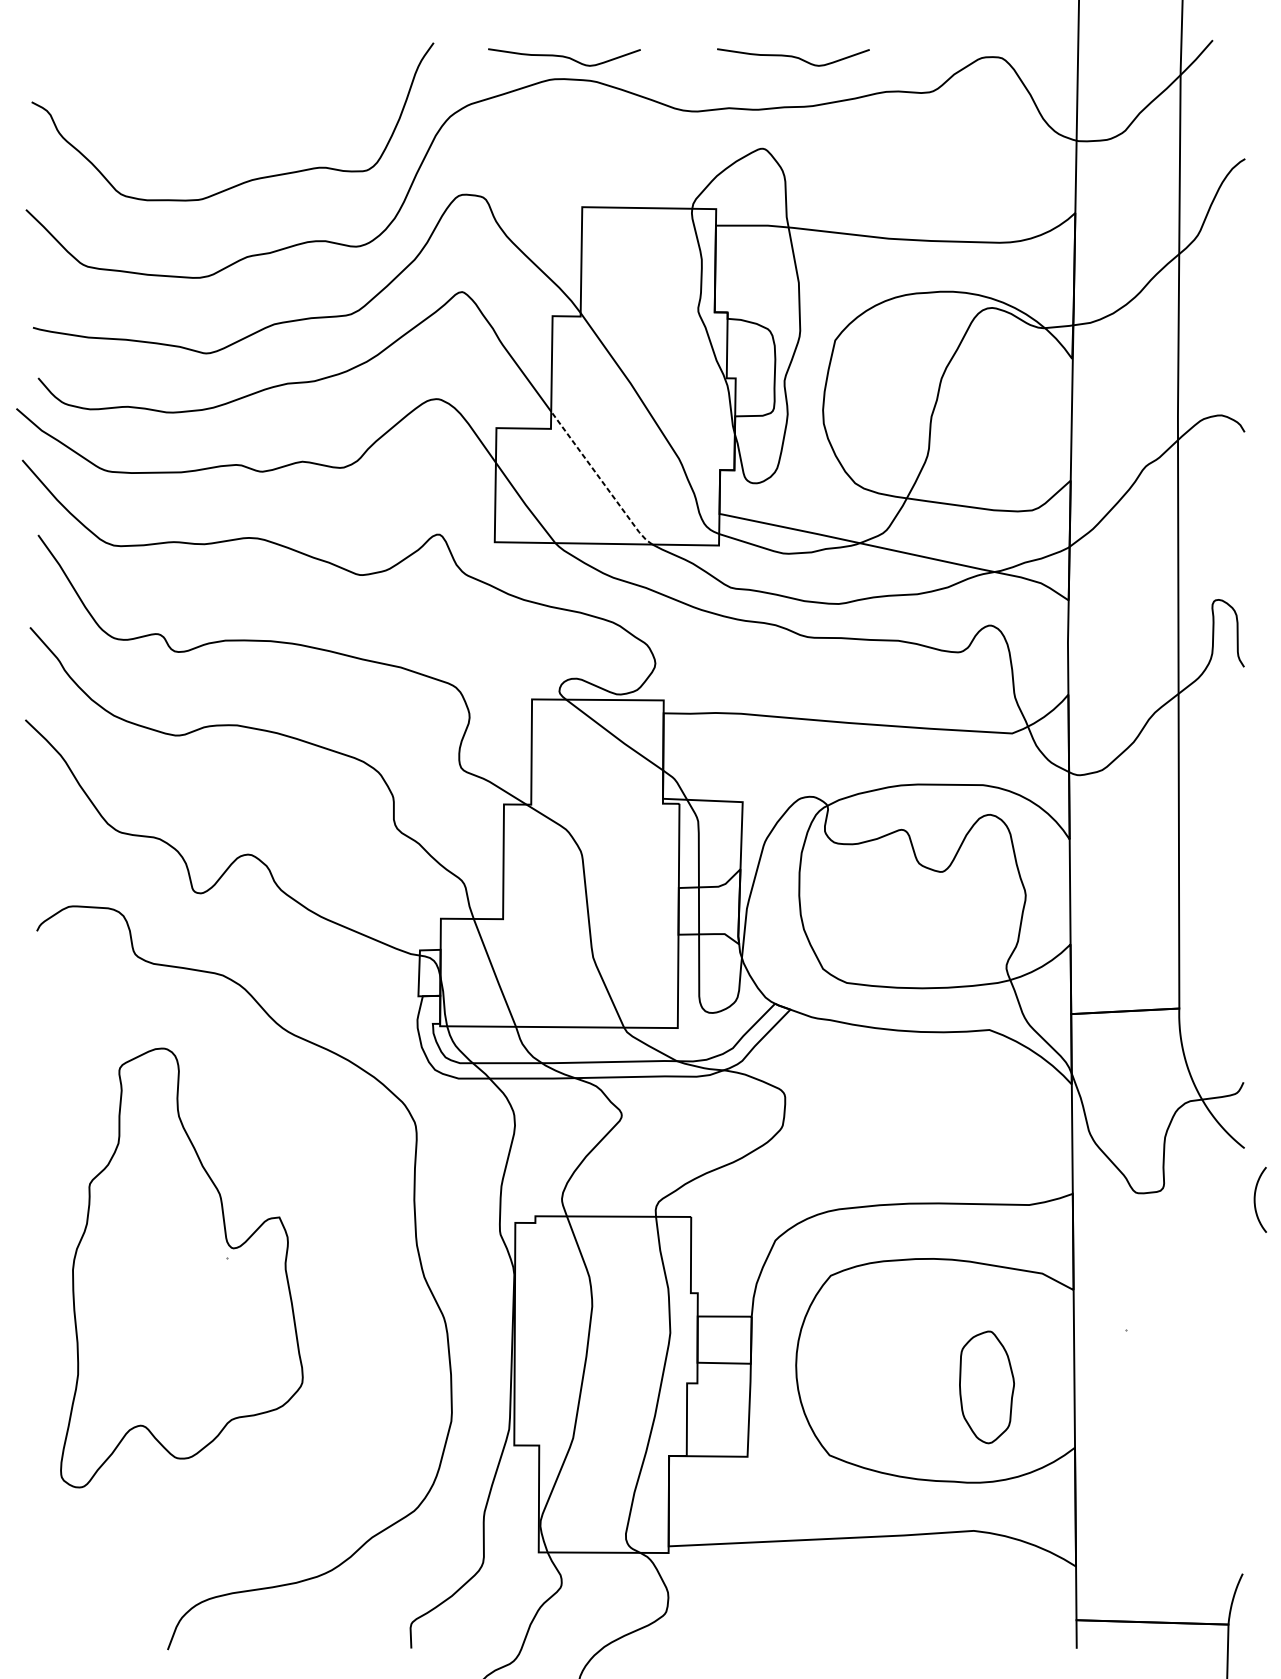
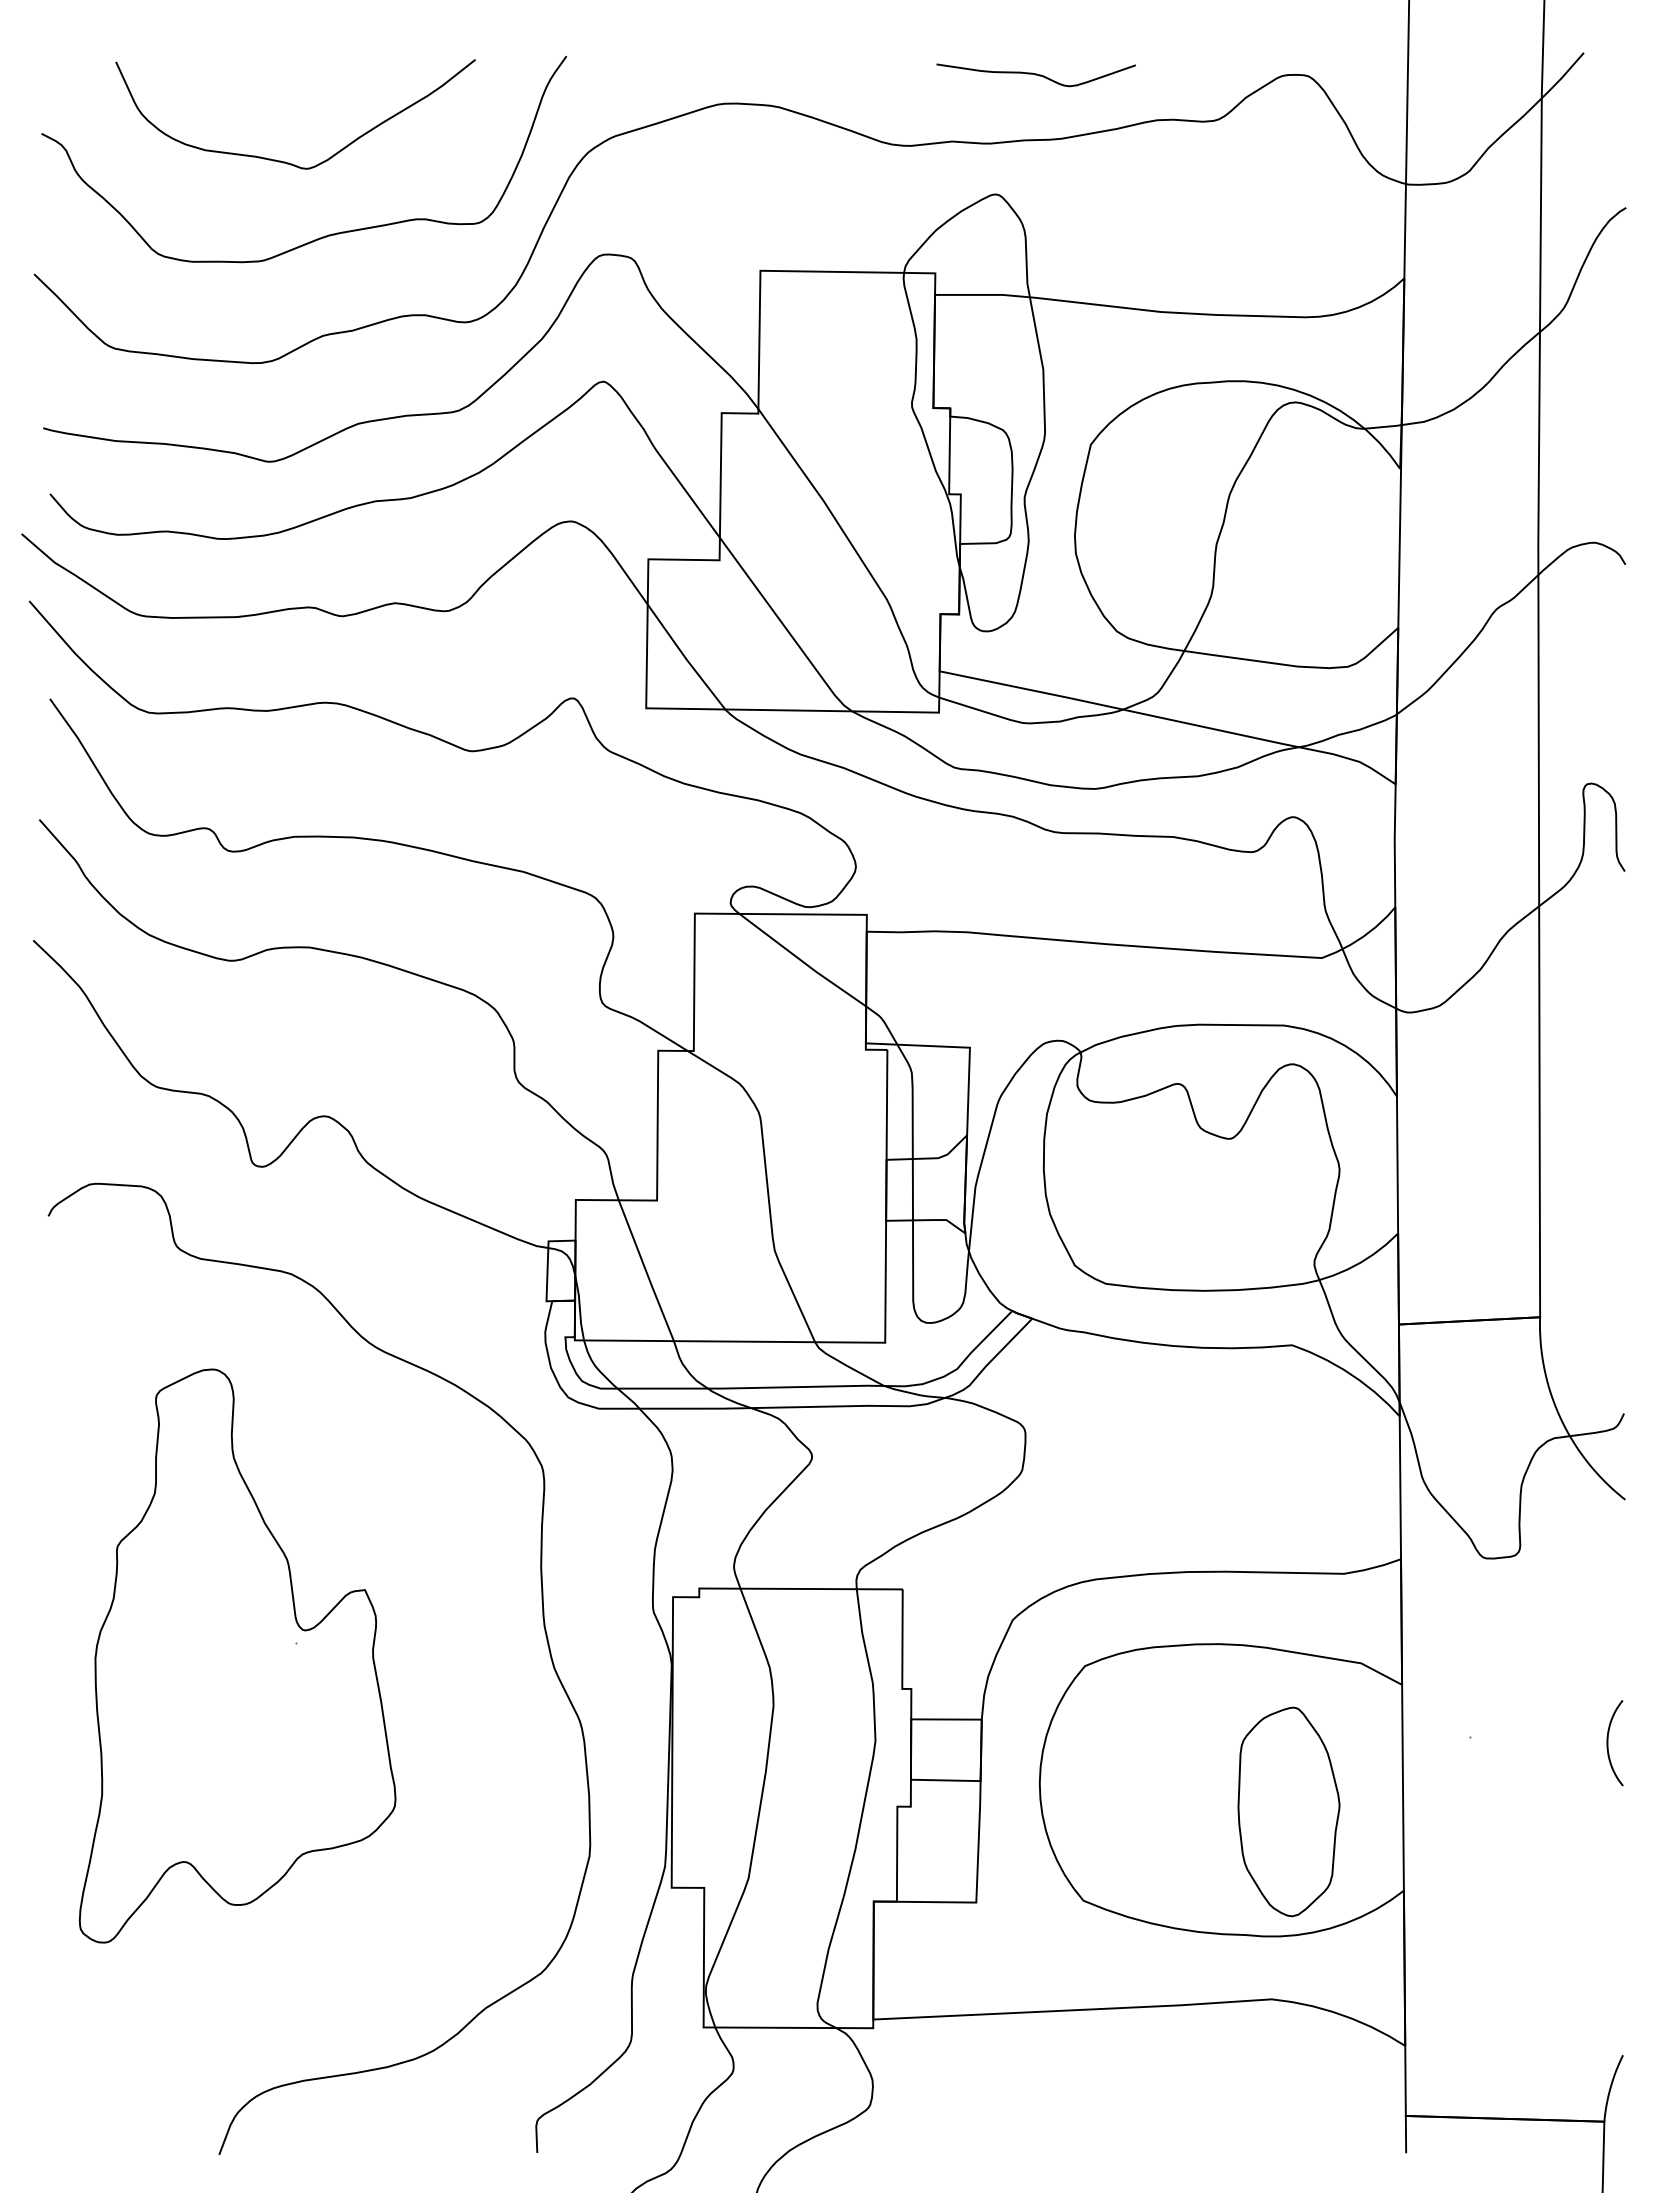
curve: (563, 57) -> (736, 75), removed
curve: (218, 123) -> (285, 161), added
line: (601, 480) -> (785, 627), dashed -> solid
curve: (1255, 1200) -> (1608, 1743), moved
part: (986, 1387) -> (1288, 1811), size x1.43

